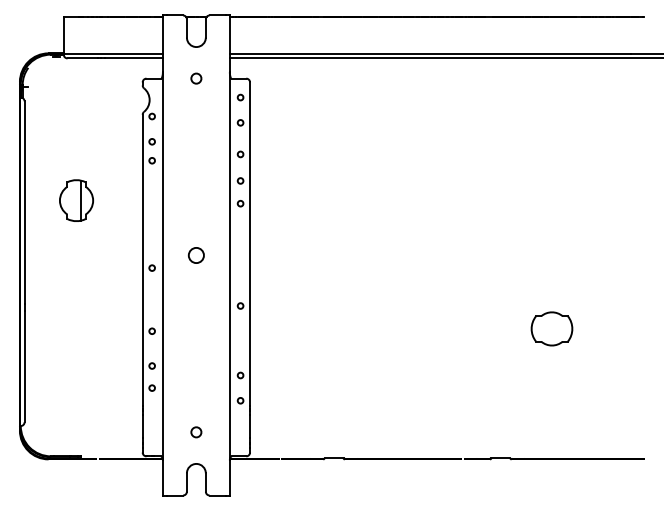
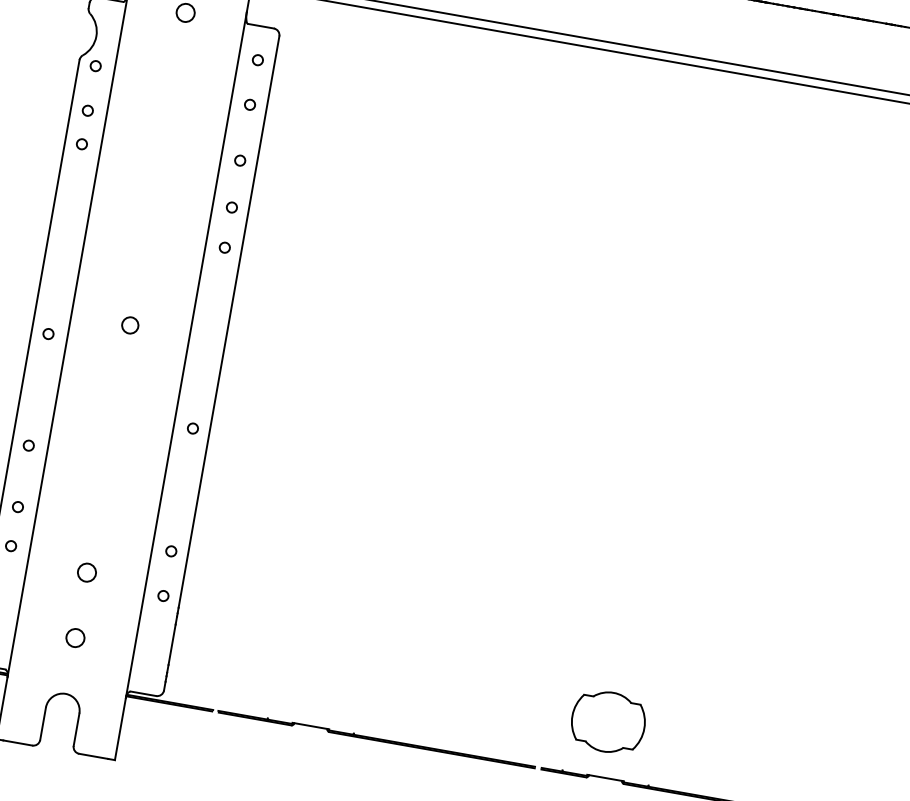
circle: (195, 255) -> (128, 325), size x0.6
part: (551, 328) -> (607, 721), moved
circle: (196, 395) -> (87, 572), added

